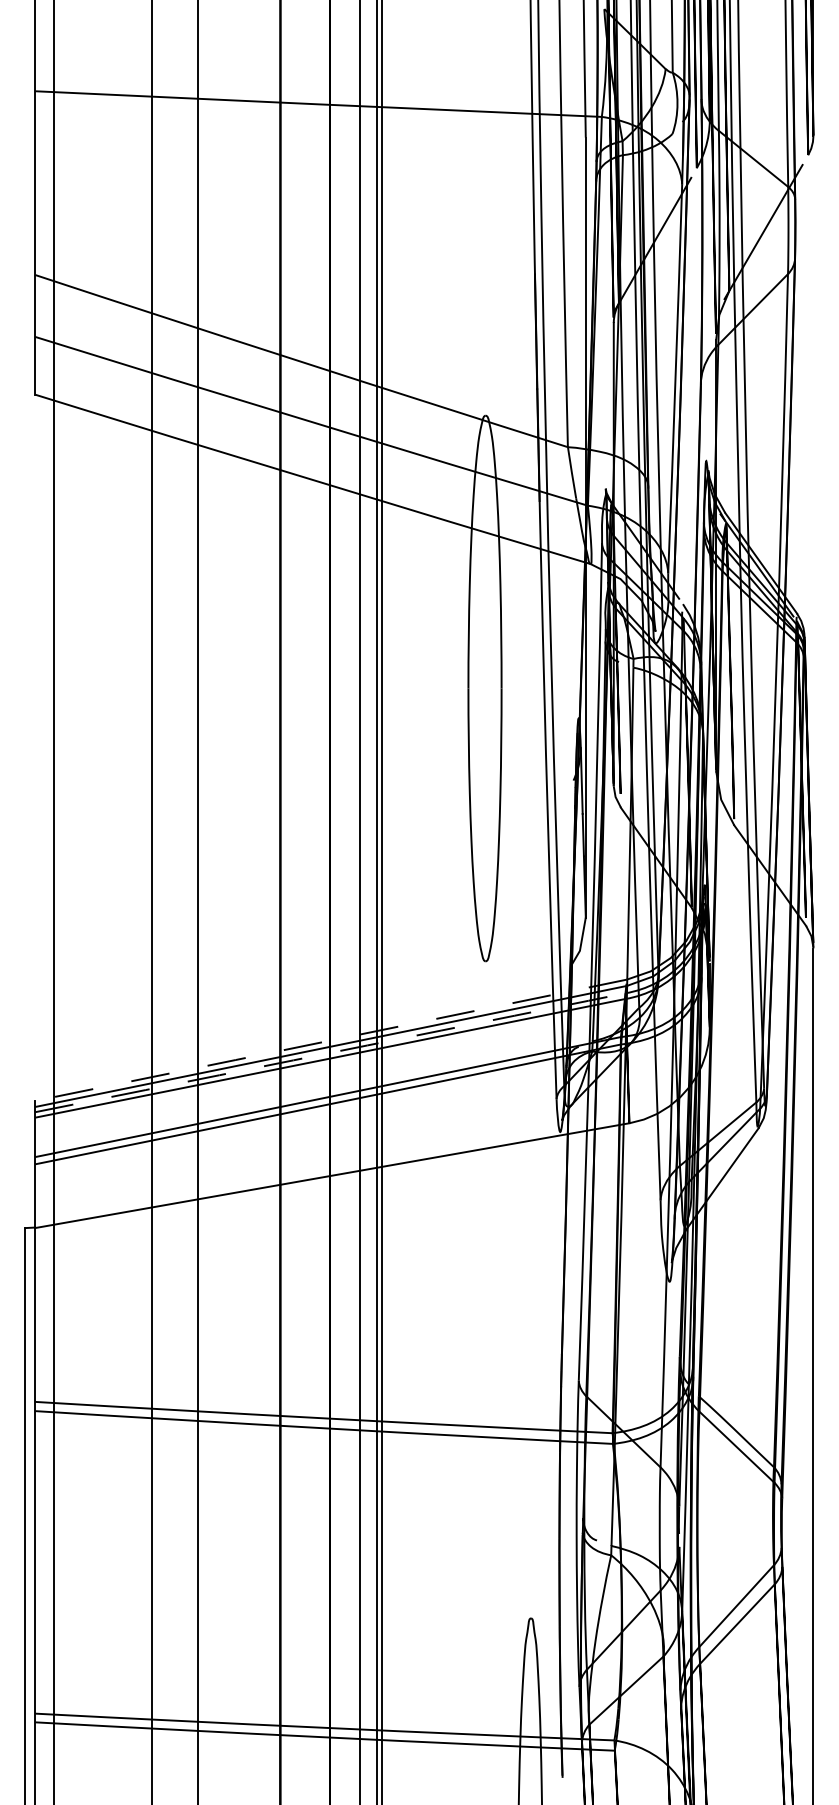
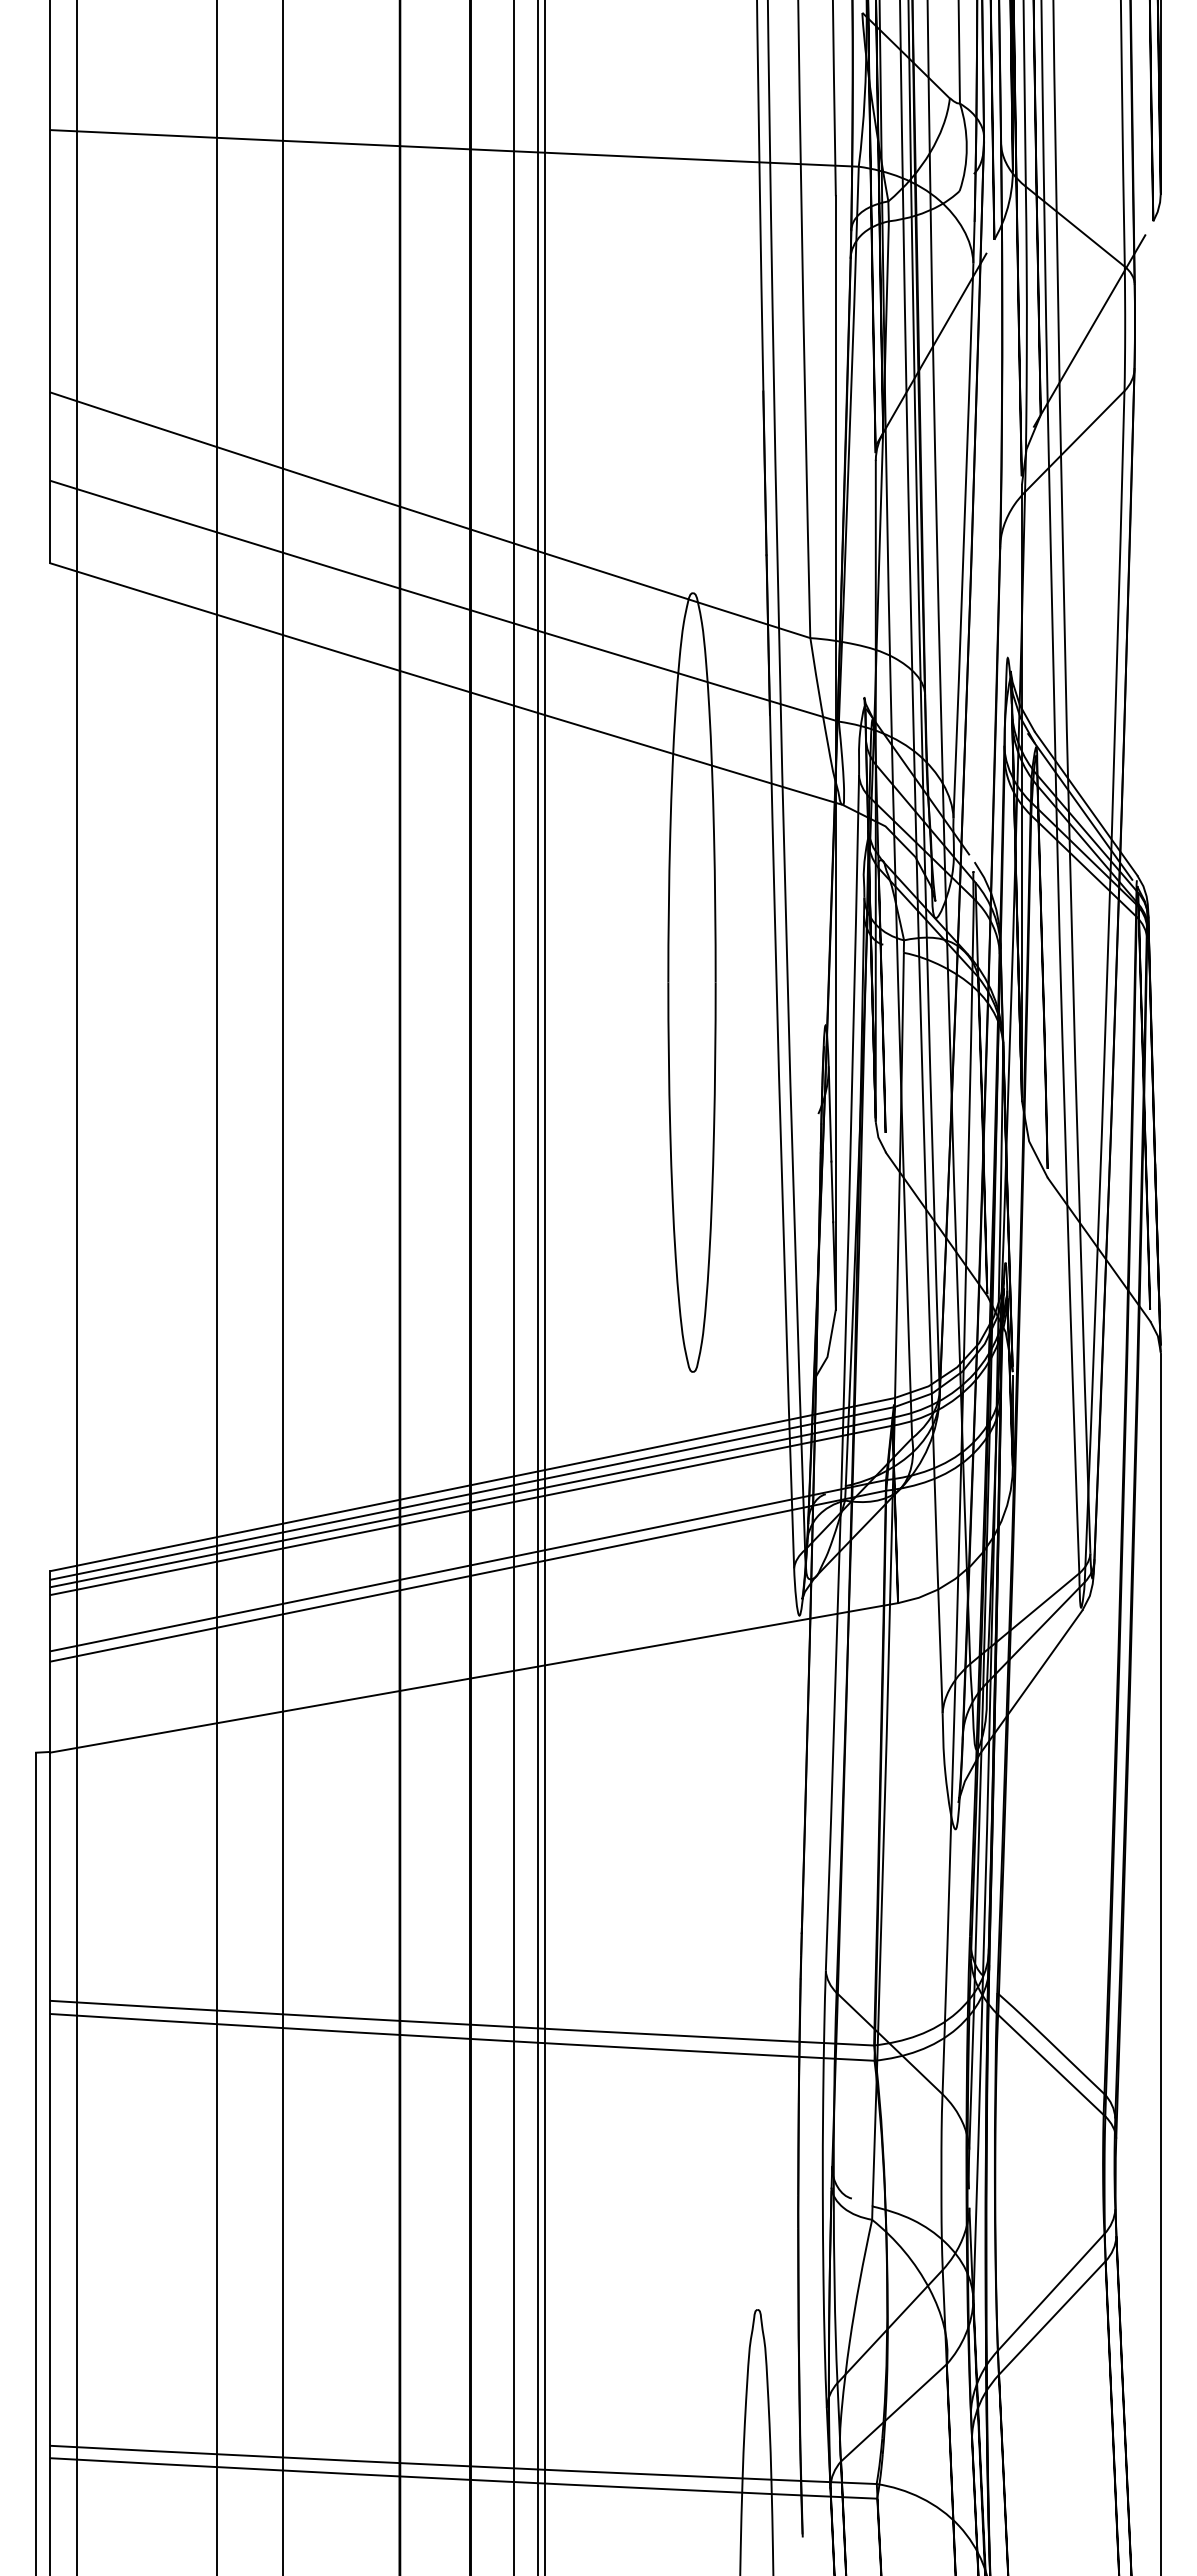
line: (331, 1040) -> (472, 1484), dashed -> solid
arc: (330, 1052) -> (471, 1502), dashed -> solid

